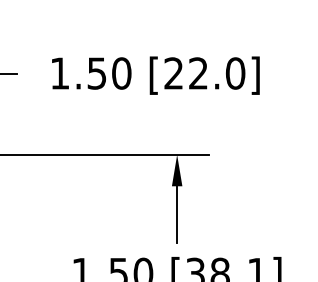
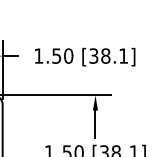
text: (204, 72) -> (108, 55), [22.0] -> [38.1]

